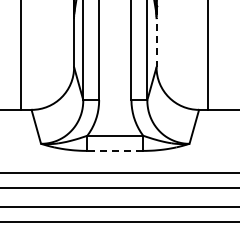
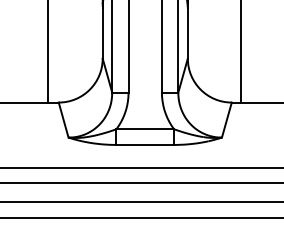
line: (156, 42) -> (187, 32), dashed -> solid
line: (115, 150) -> (145, 144), dashed -> solid

